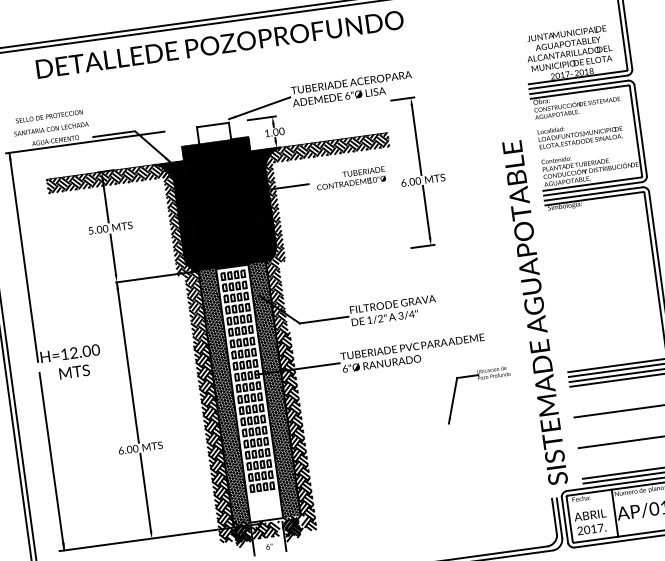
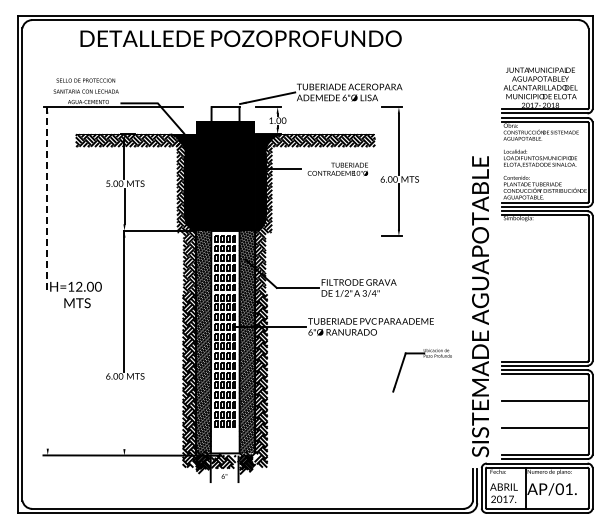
line: (23, 257) -> (47, 198), solid -> dashed
line: (51, 461) -> (47, 377), removed
line: (145, 492) -> (124, 415), removed

